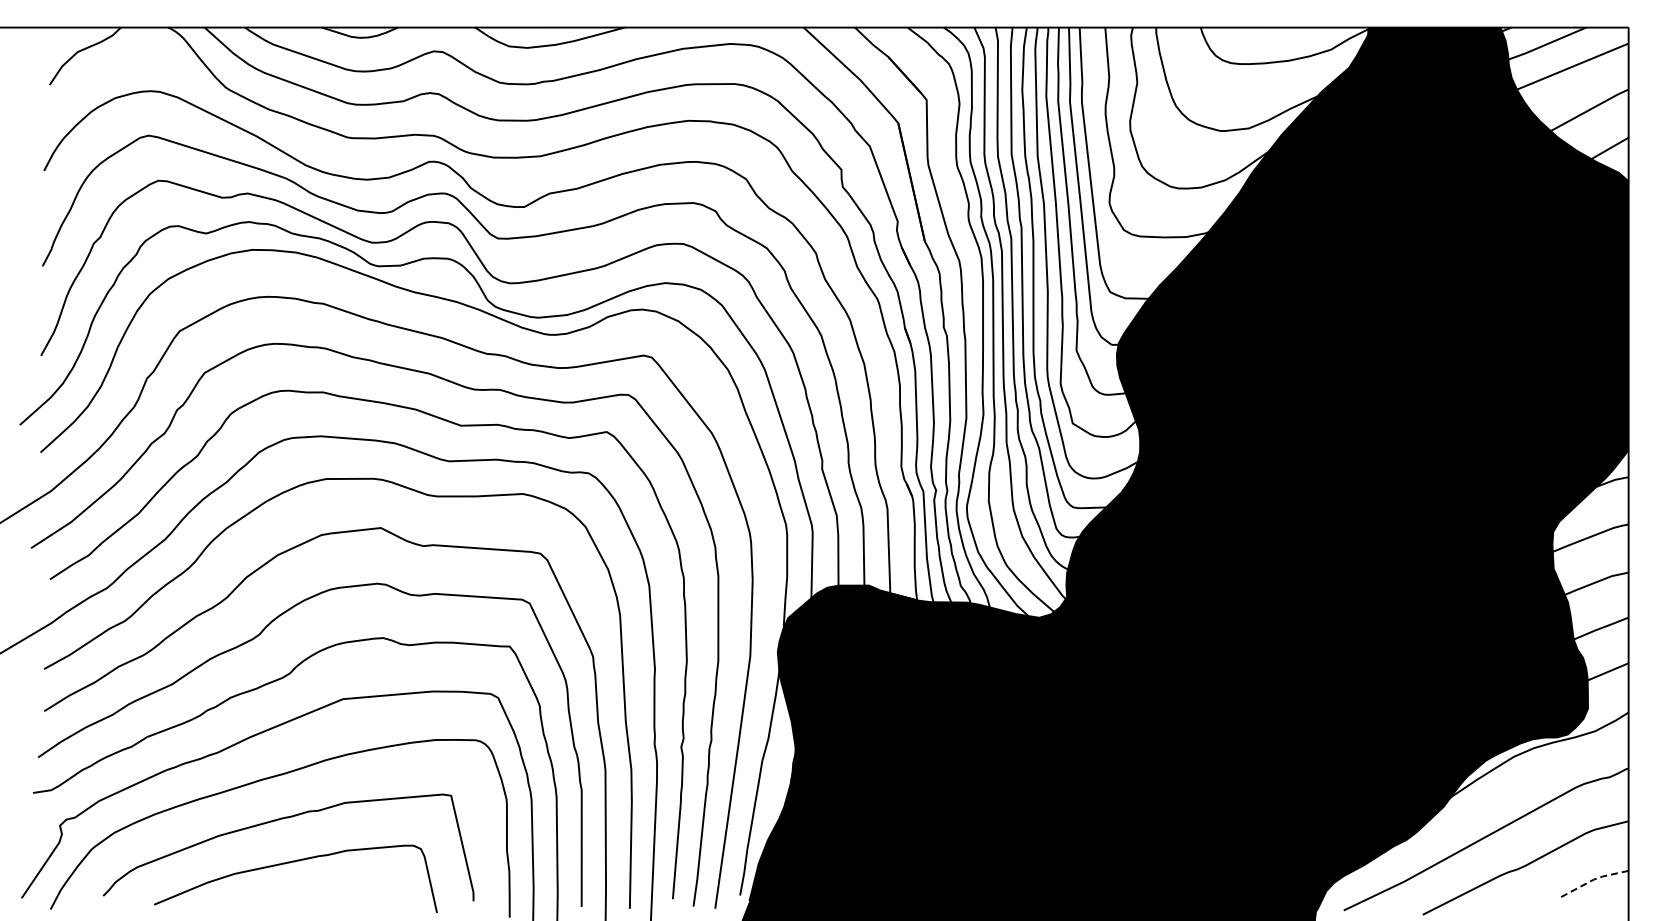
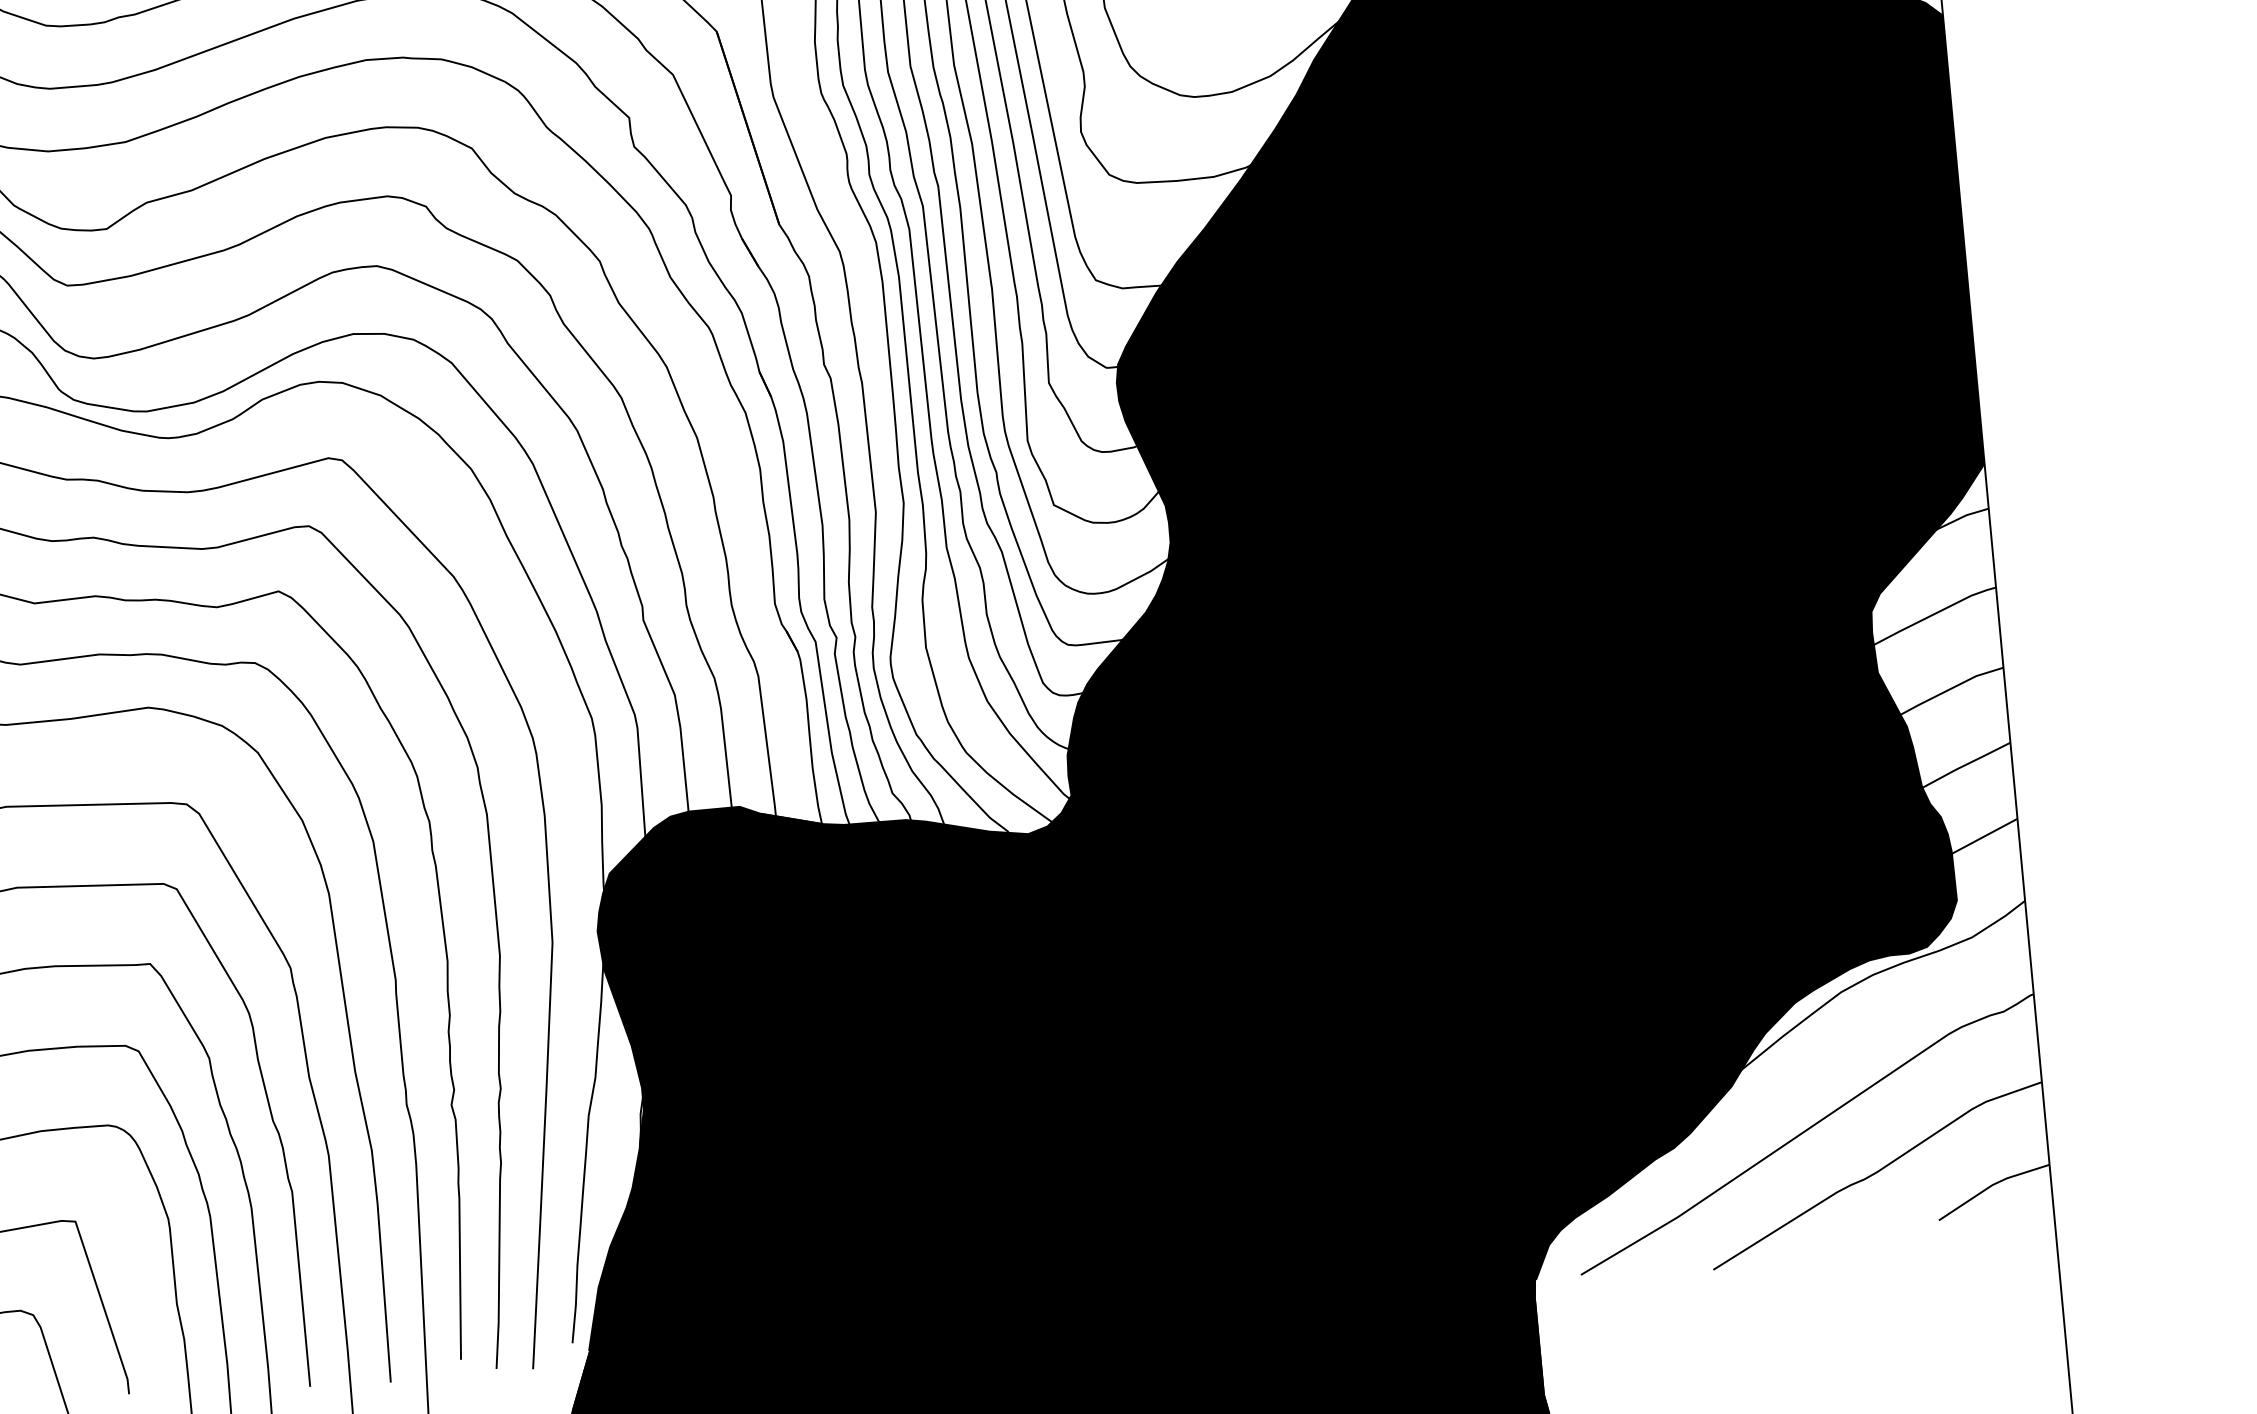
line: (1593, 879) -> (1992, 1184), dashed -> solid

